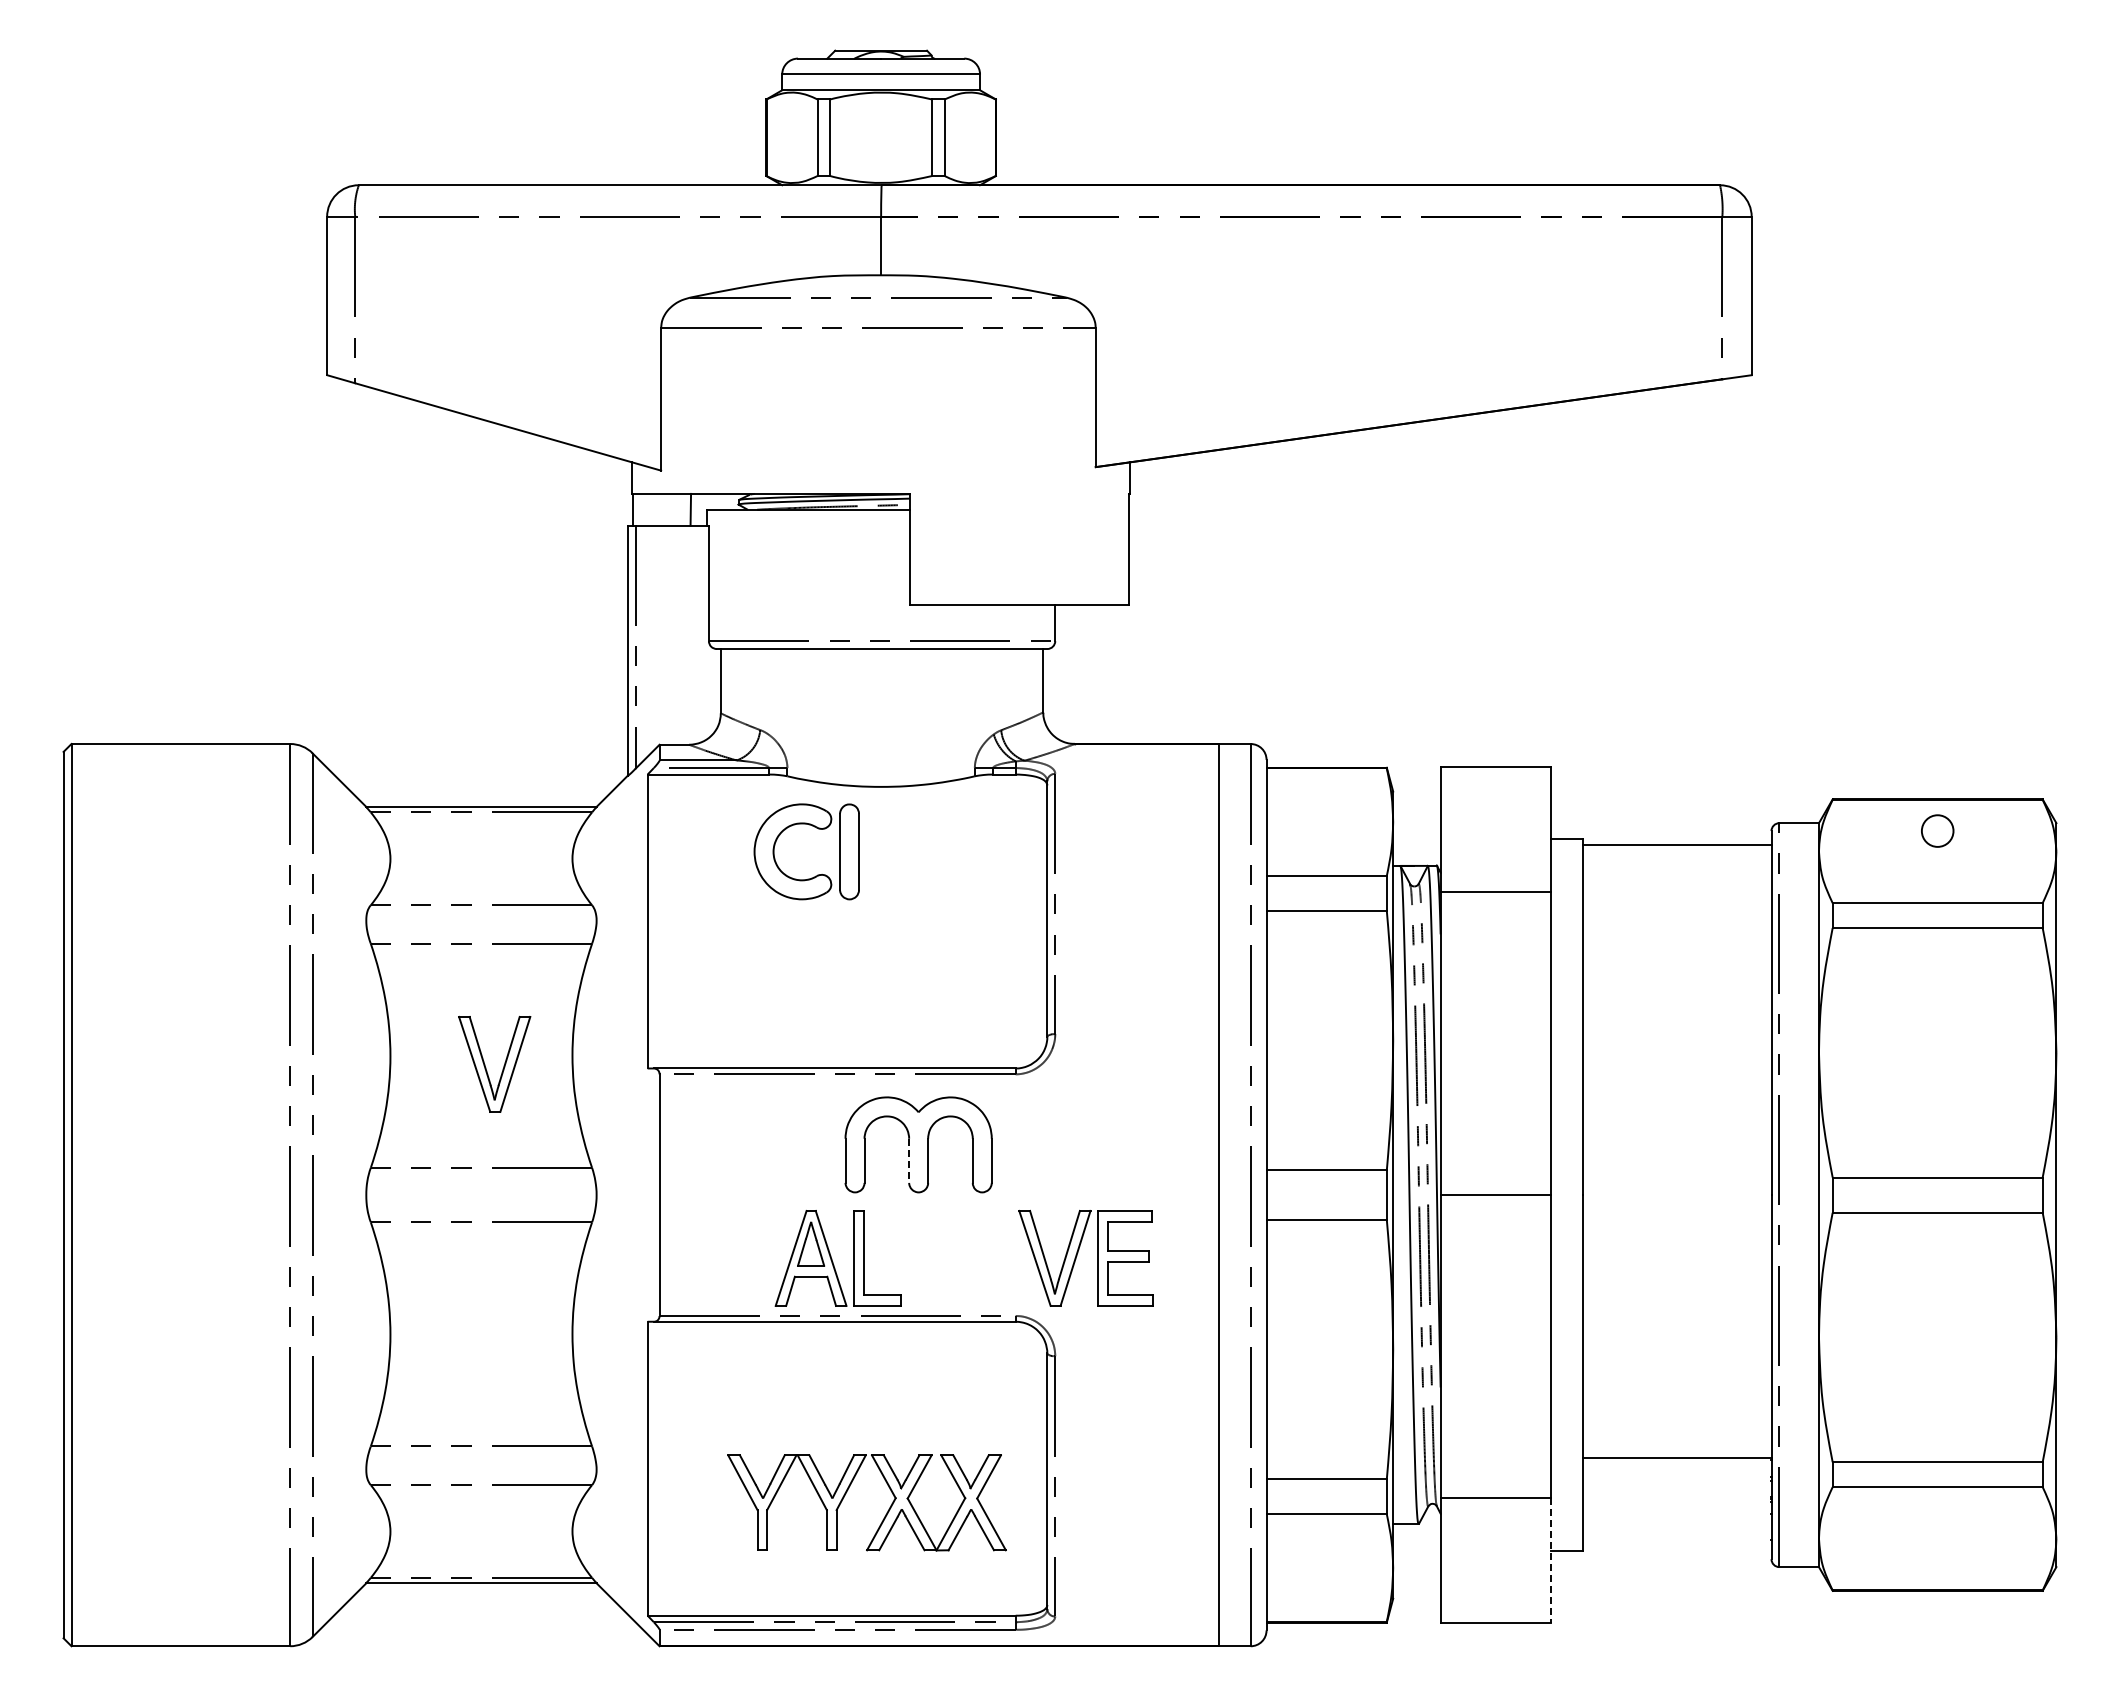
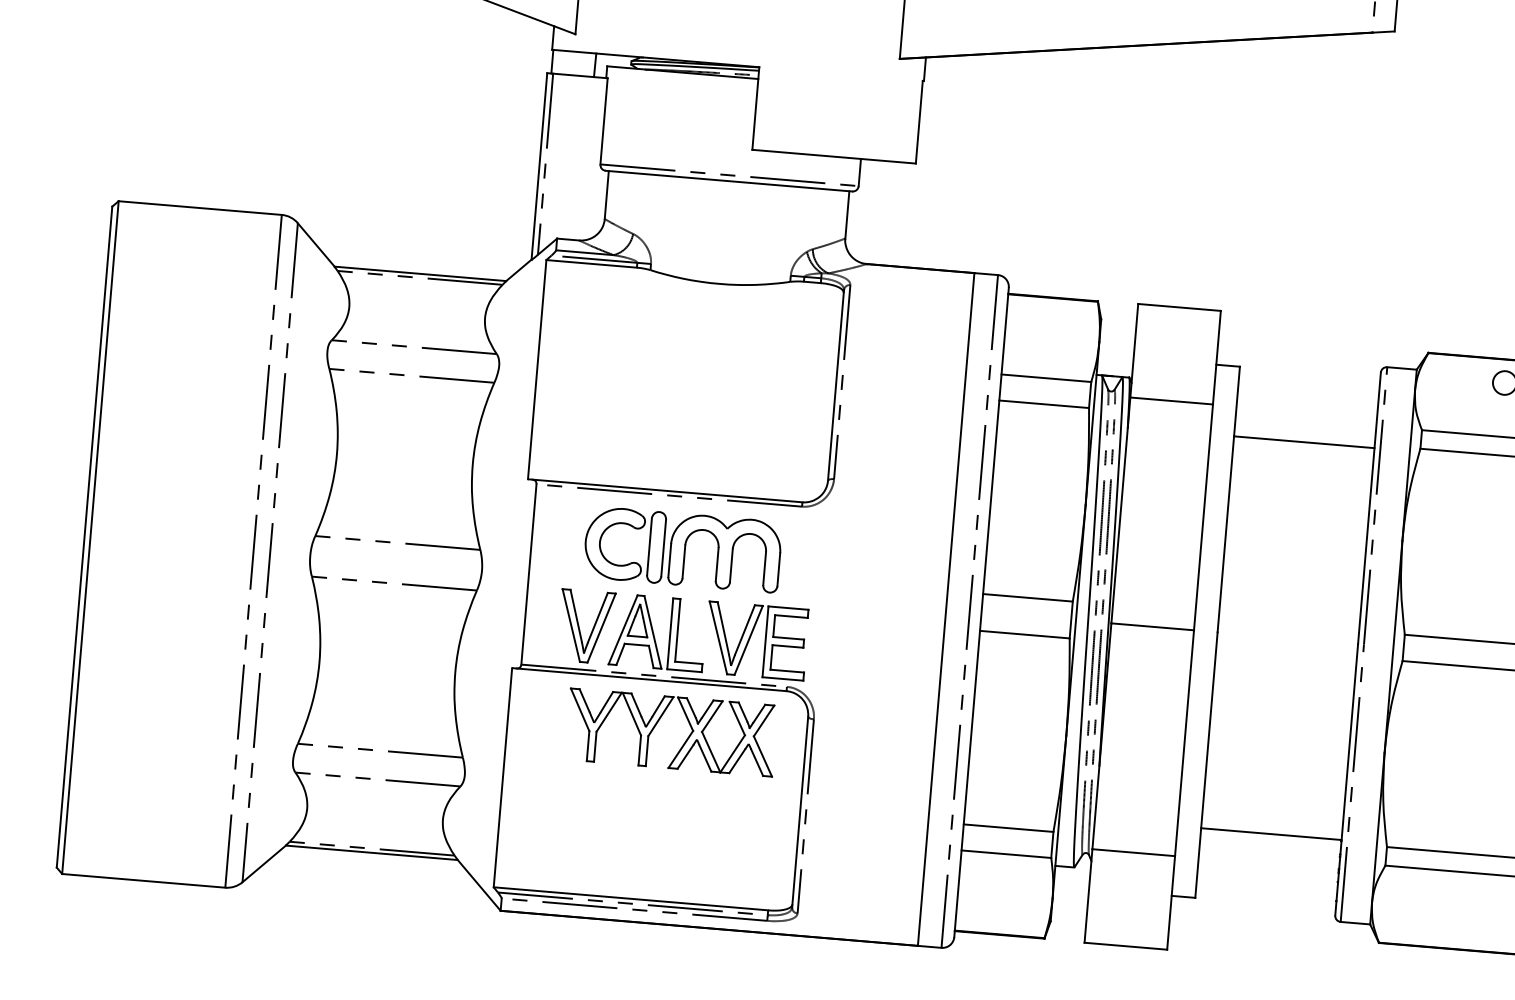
part: (818, 829) -> (634, 528), moved
line: (1677, 845) -> (1304, 442), moved
part: (486, 1067) -> (579, 628), moved
line: (909, 1161) -> (717, 565), dashed -> solid
part: (1078, 1253) -> (751, 636), moved
part: (847, 1492) -> (657, 723), moved
line: (1551, 1560) -> (1171, 902), dashed -> solid

